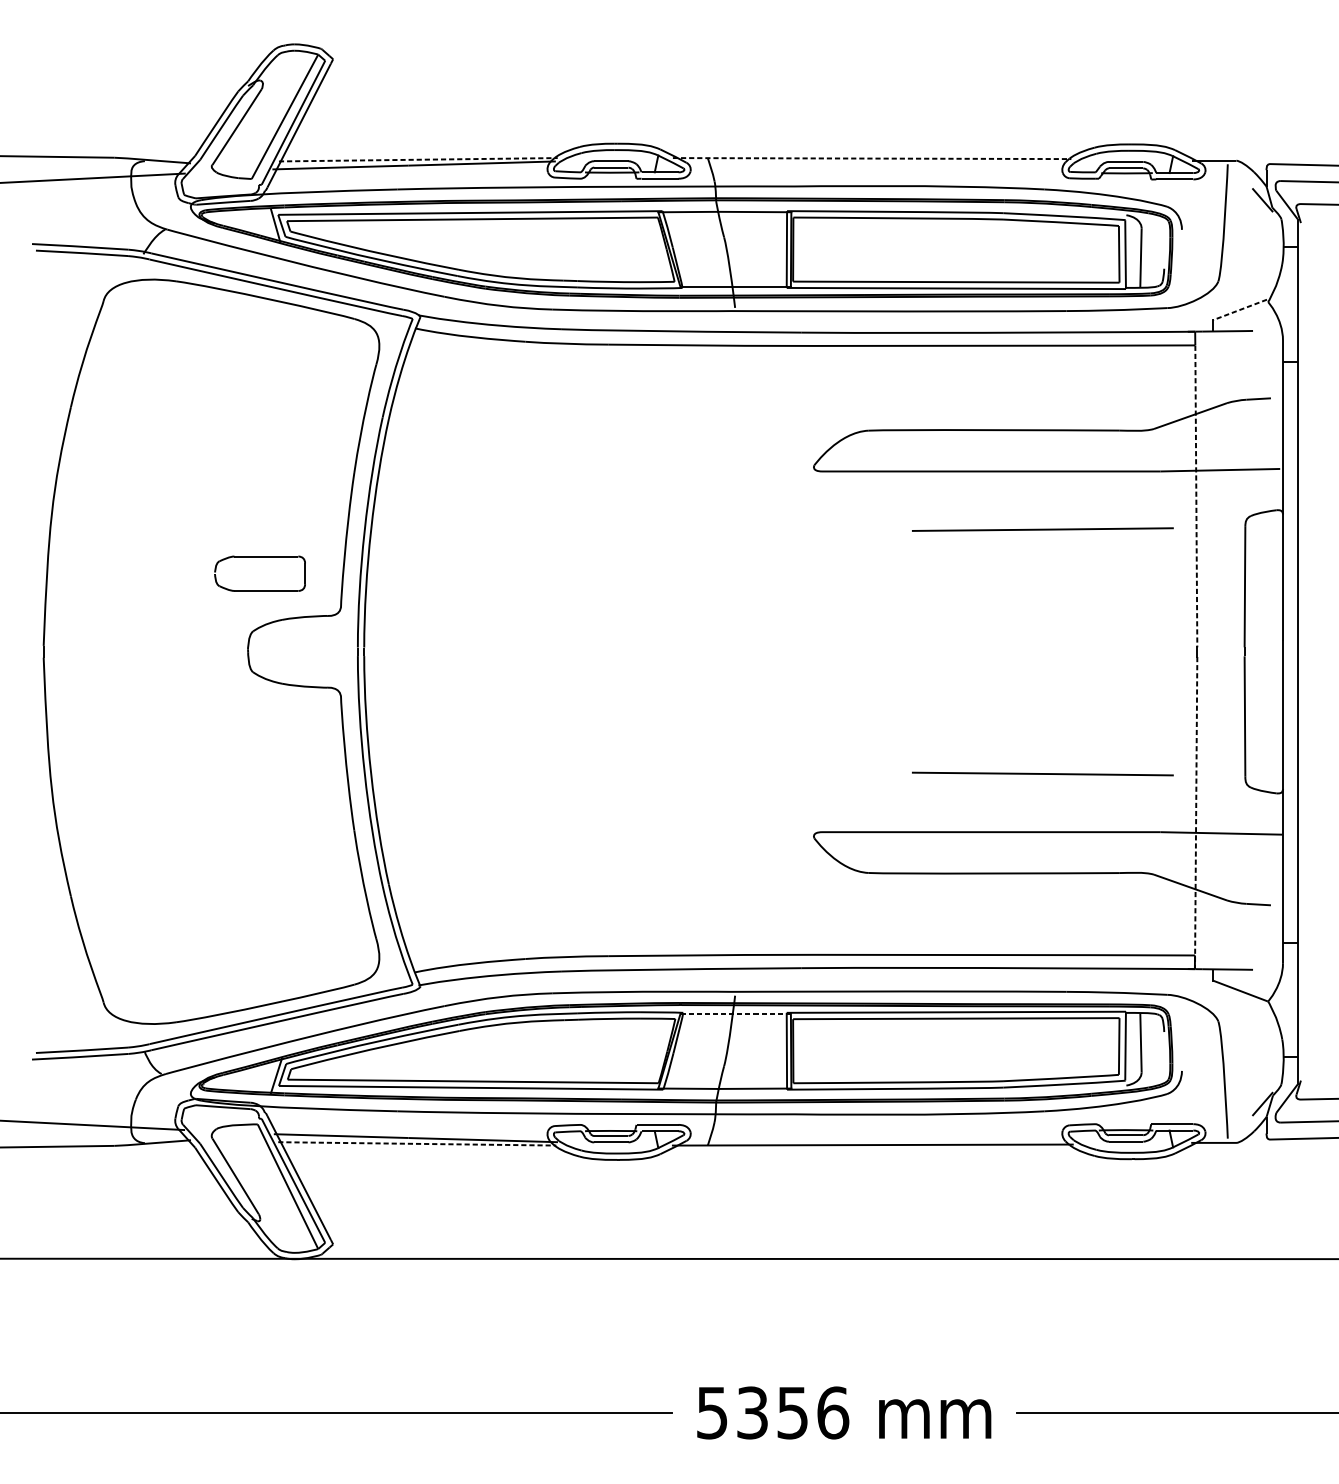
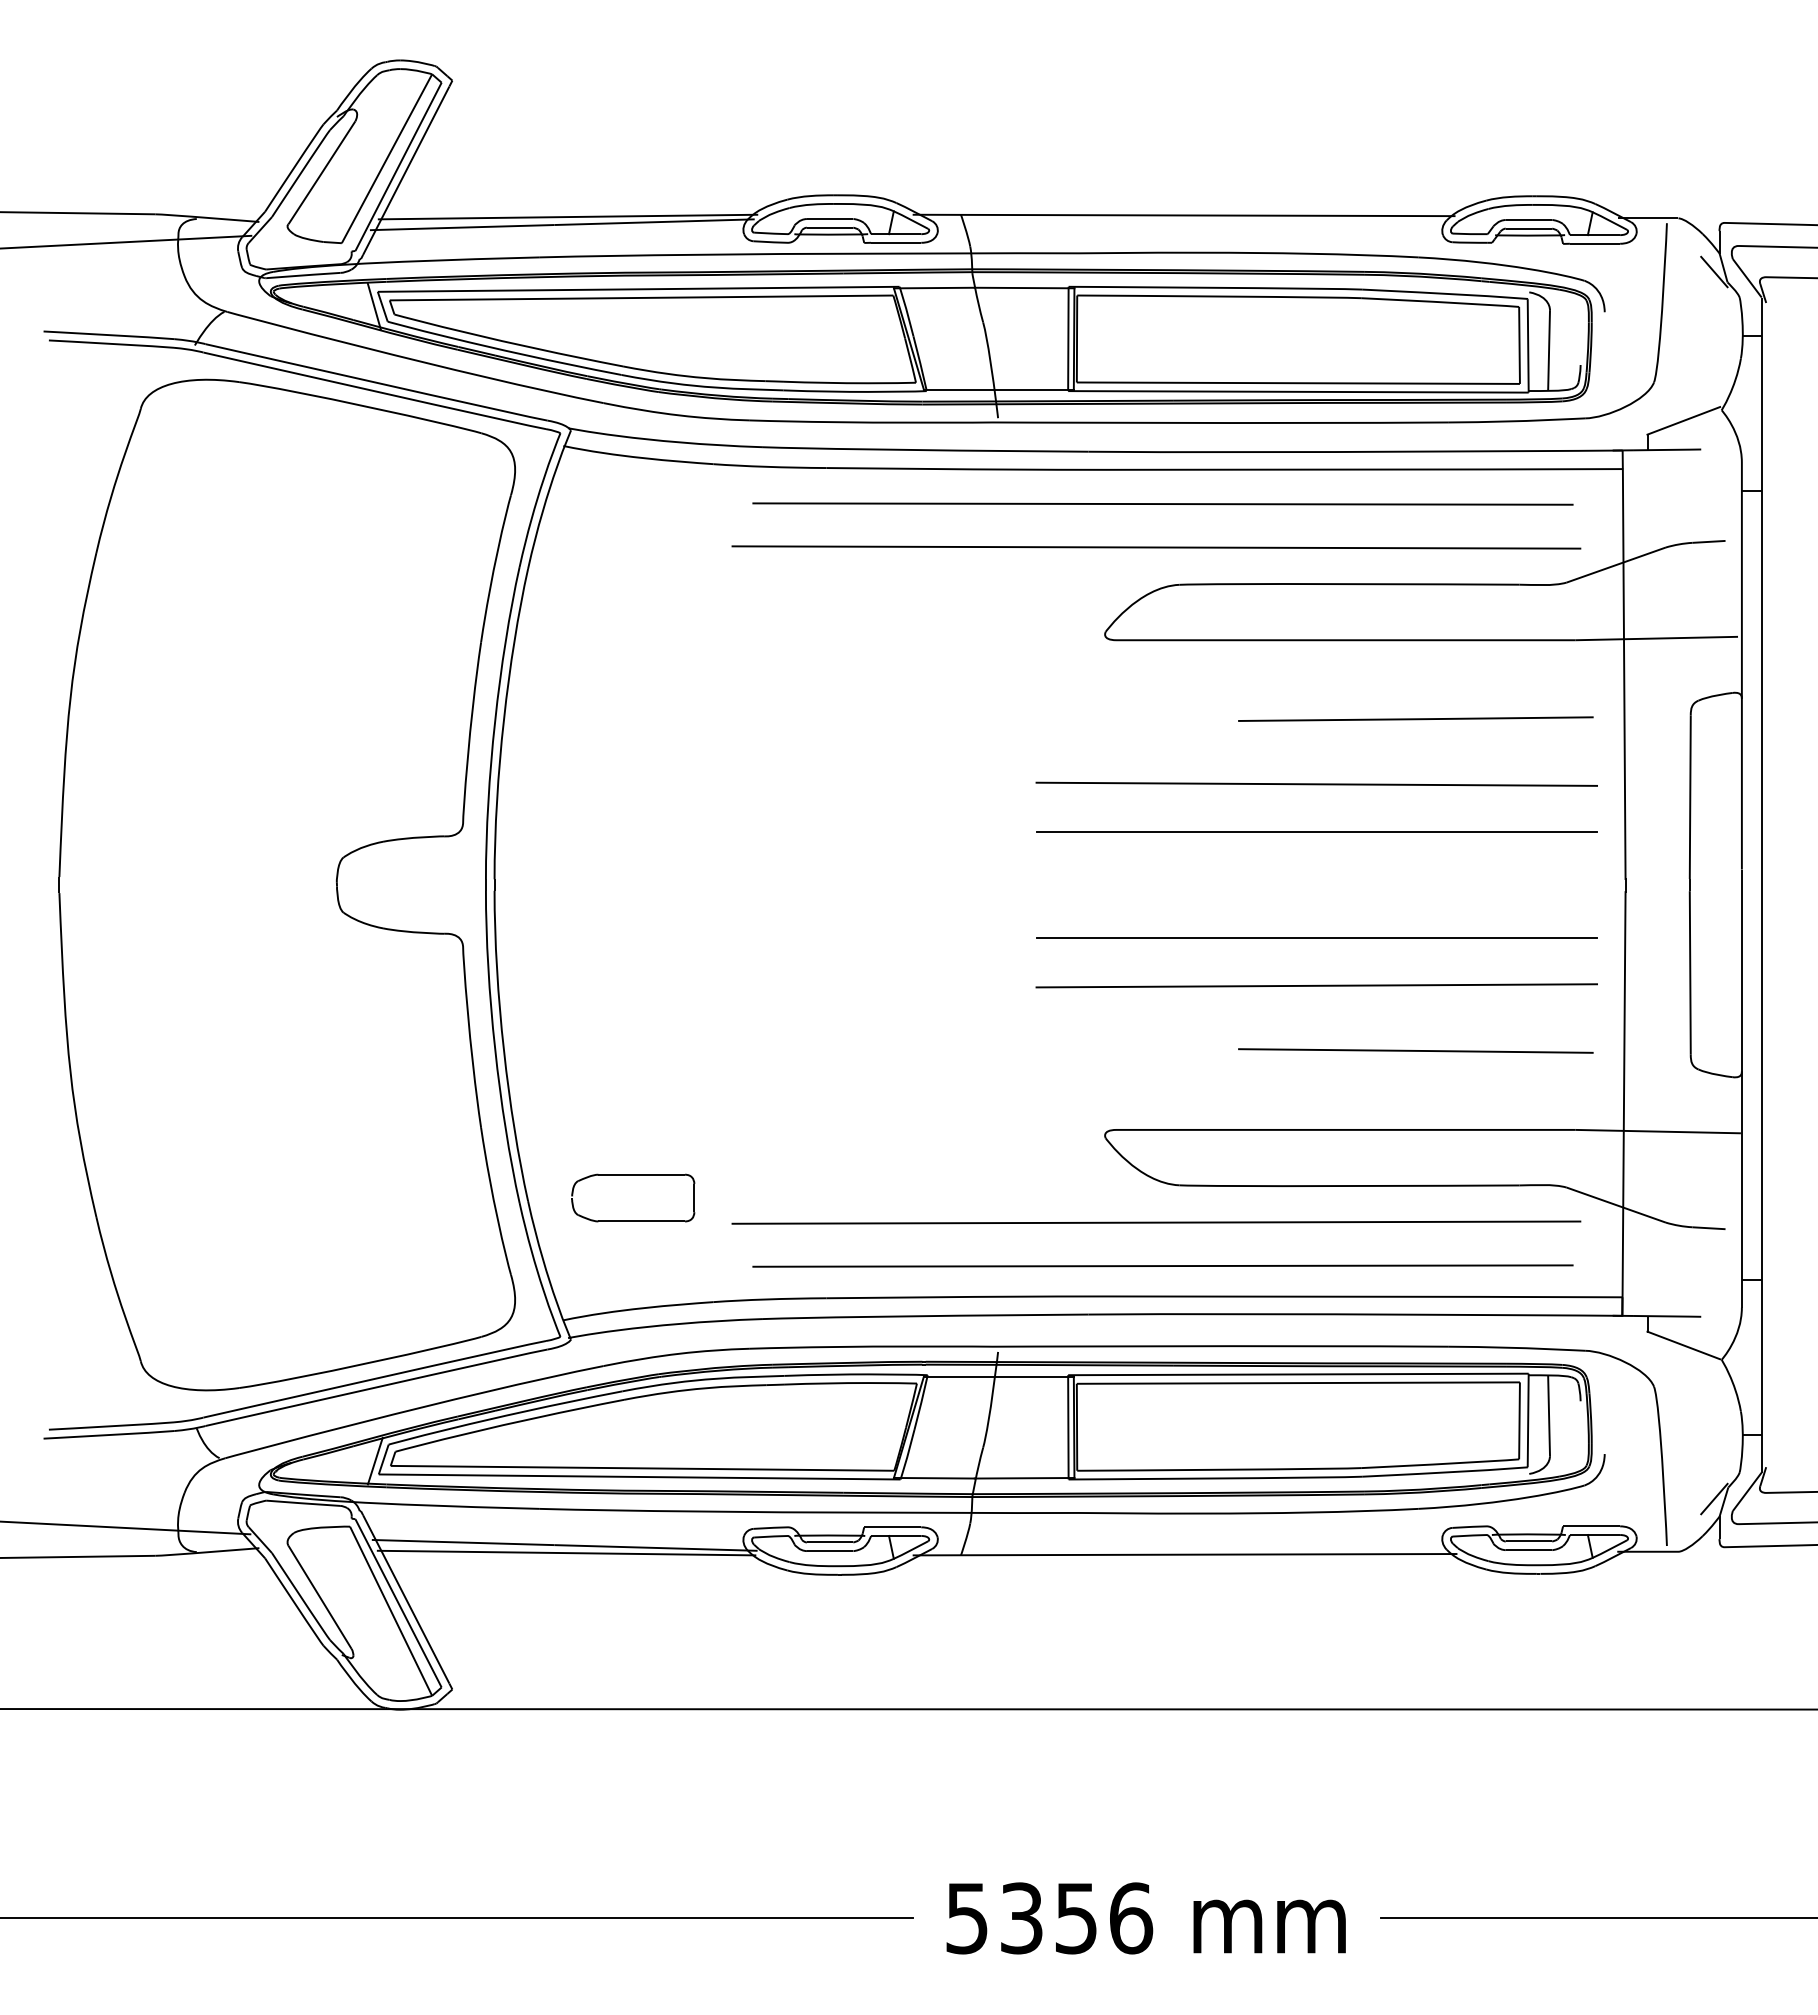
line: (872, 158) -> (1184, 215), dashed -> solid
line: (418, 160) -> (568, 217), dashed -> solid
line: (1239, 309) -> (1683, 420), dashed -> solid
line: (856, 370) -> (1162, 503), added
line: (851, 403) -> (1156, 547), added
line: (1196, 496) -> (1624, 674), dashed -> solid
part: (260, 557) -> (633, 1175), moved
line: (969, 577) -> (1316, 783), added
line: (969, 613) -> (1316, 832), added
line: (969, 690) -> (1316, 937), added
line: (969, 725) -> (1316, 985), added
line: (1195, 812) -> (1623, 1103), dashed -> solid
line: (851, 900) -> (1156, 1222), added
line: (856, 932) -> (1162, 1265), added
line: (735, 1013) -> (998, 1376), dashed -> solid
line: (417, 1144) -> (566, 1553), dashed -> solid

